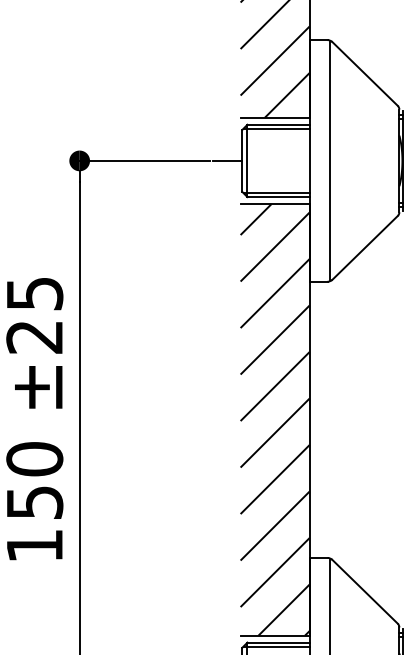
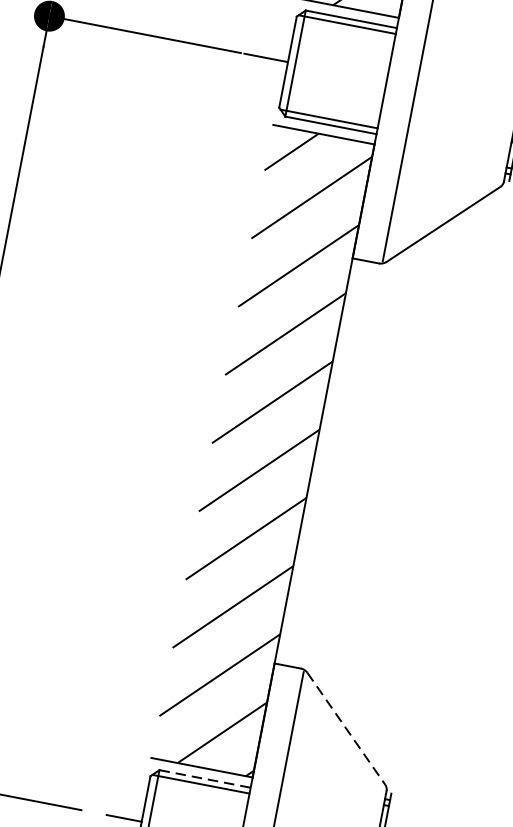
line: (365, 591) -> (347, 728), solid -> dashed
line: (279, 642) -> (206, 779), solid -> dashed

